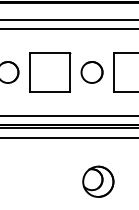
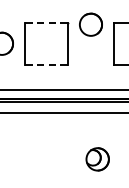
line: (50, 52) -> (47, 22), solid -> dashed
circle: (91, 72) -> (90, 24), moved
line: (50, 92) -> (47, 64), solid -> dashed
part: (98, 181) -> (97, 159), size x0.7

